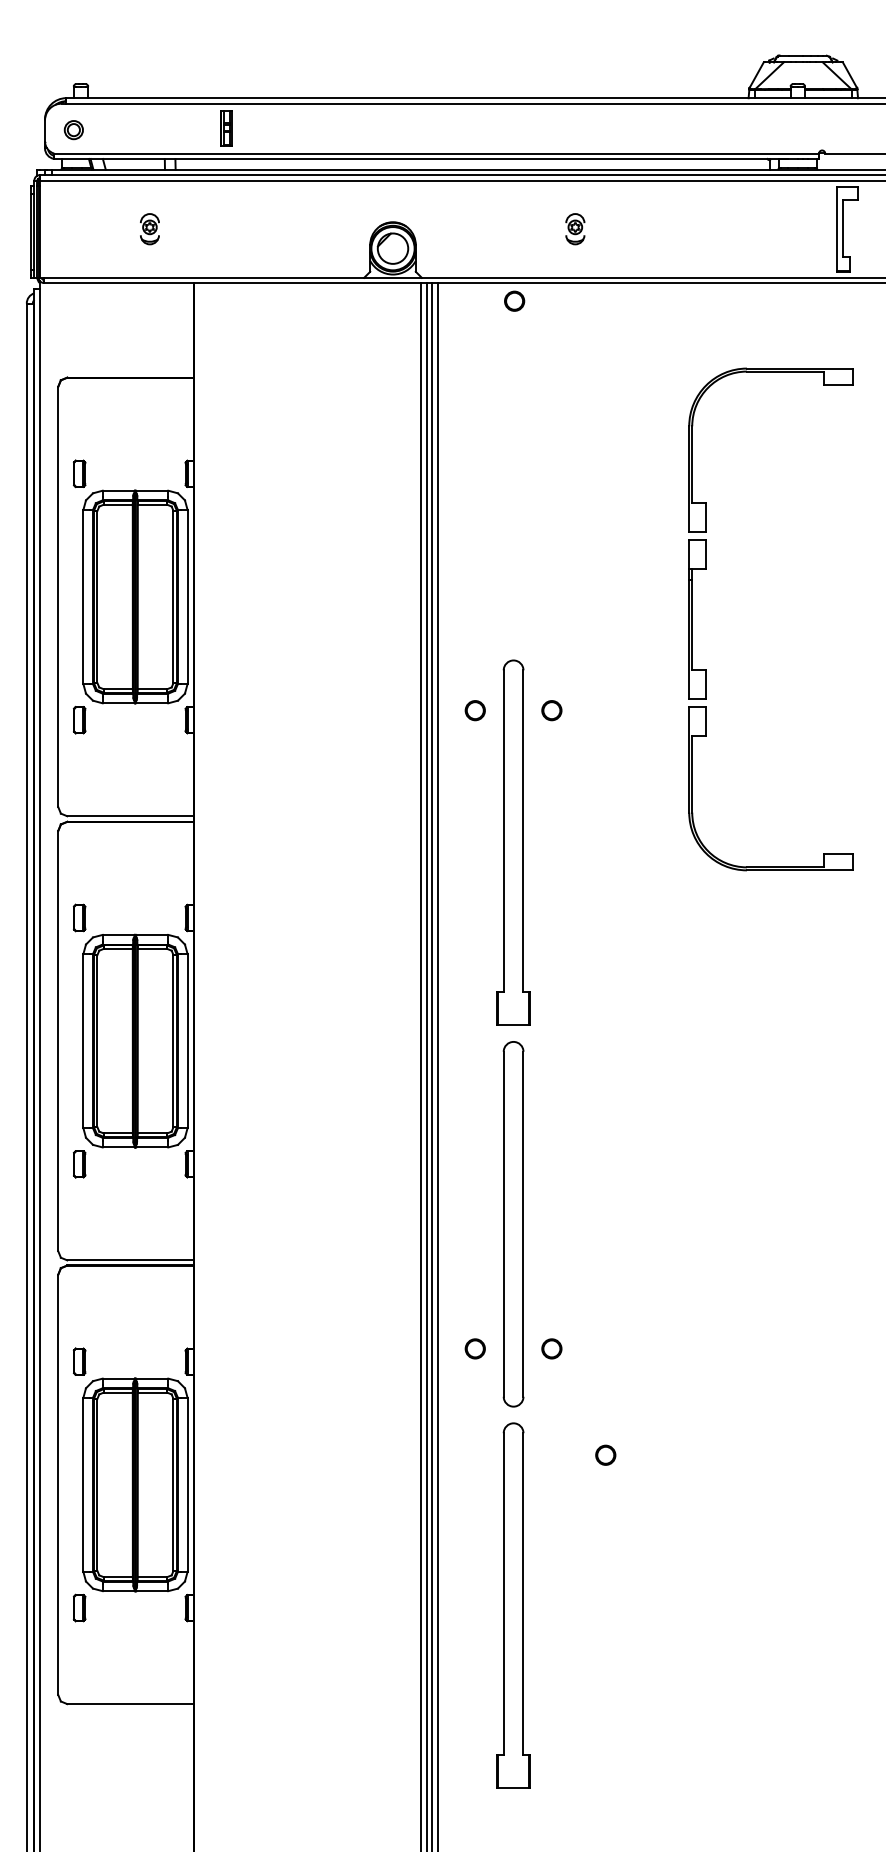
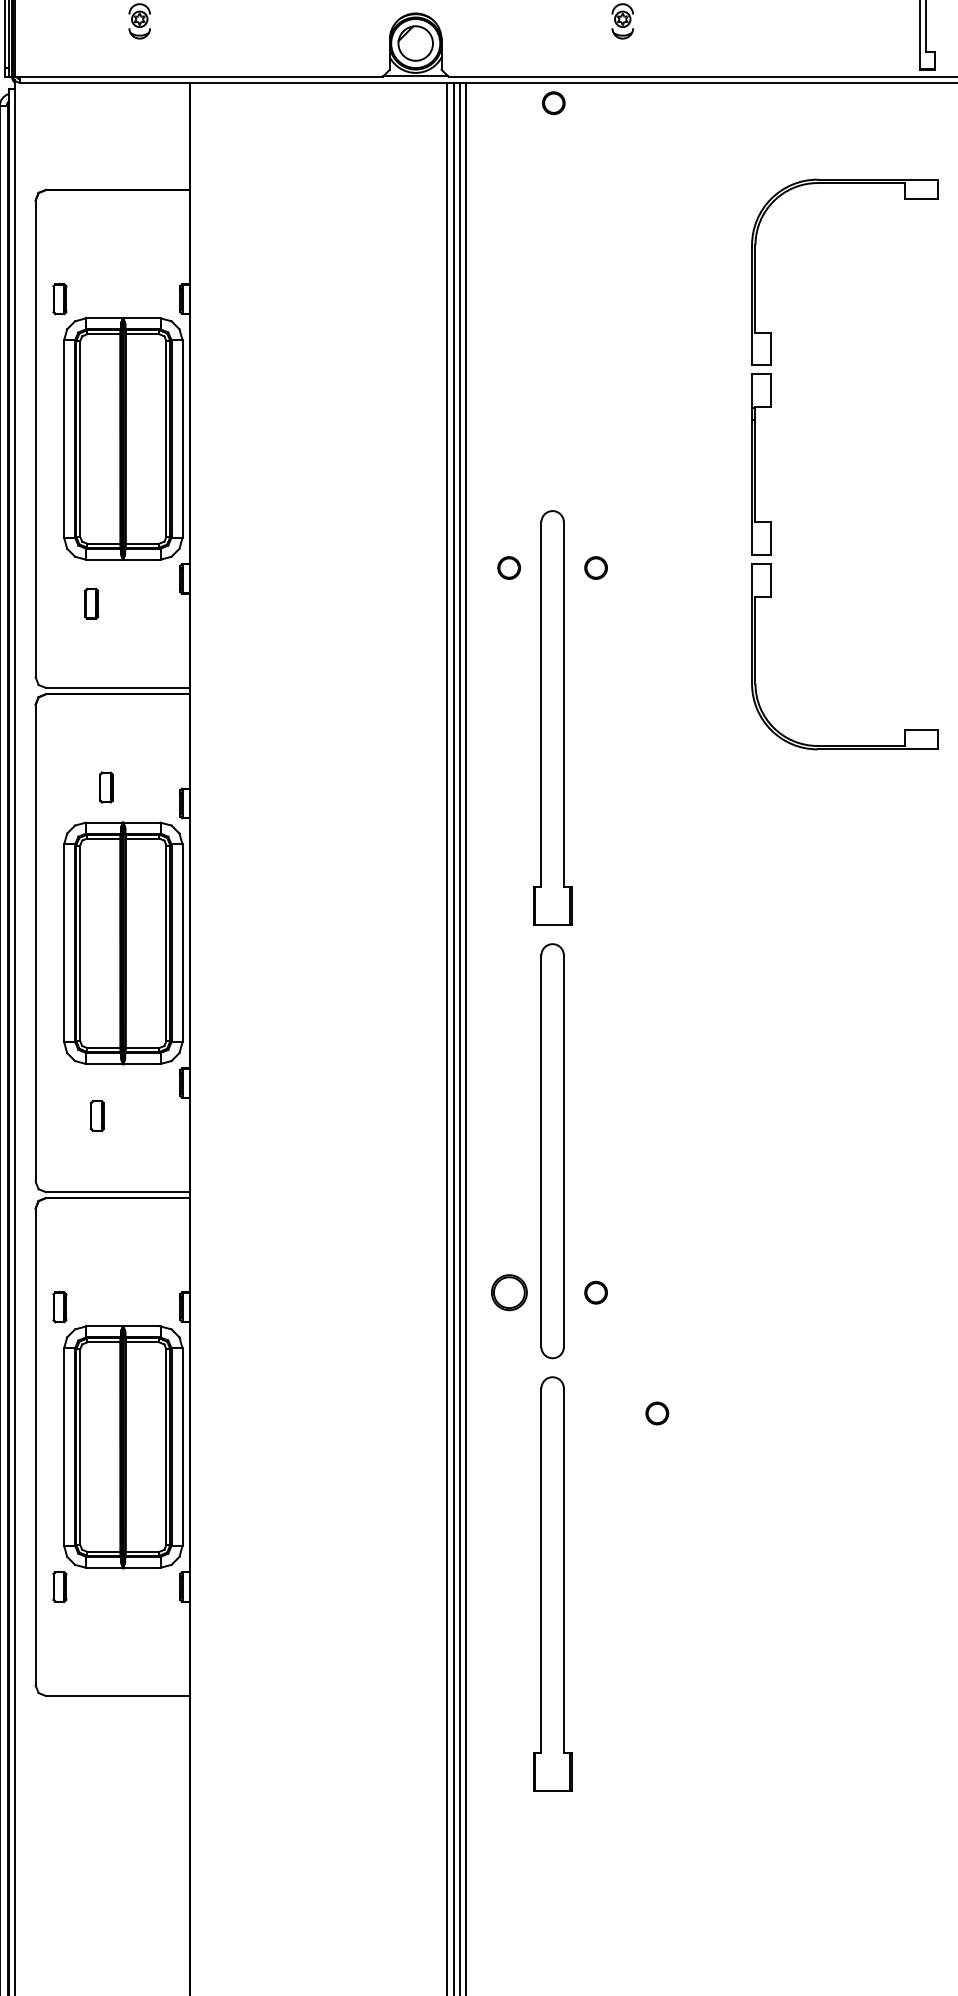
part: (79, 719) -> (91, 603), moved
part: (79, 917) -> (106, 787), moved
part: (79, 1164) -> (97, 1116), moved
circle: (474, 1348) -> (508, 1292), size x1.6

